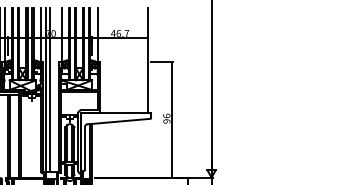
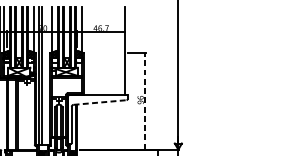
line: (171, 119) -> (144, 100), solid -> dashed
line: (118, 121) -> (99, 102), solid -> dashed

